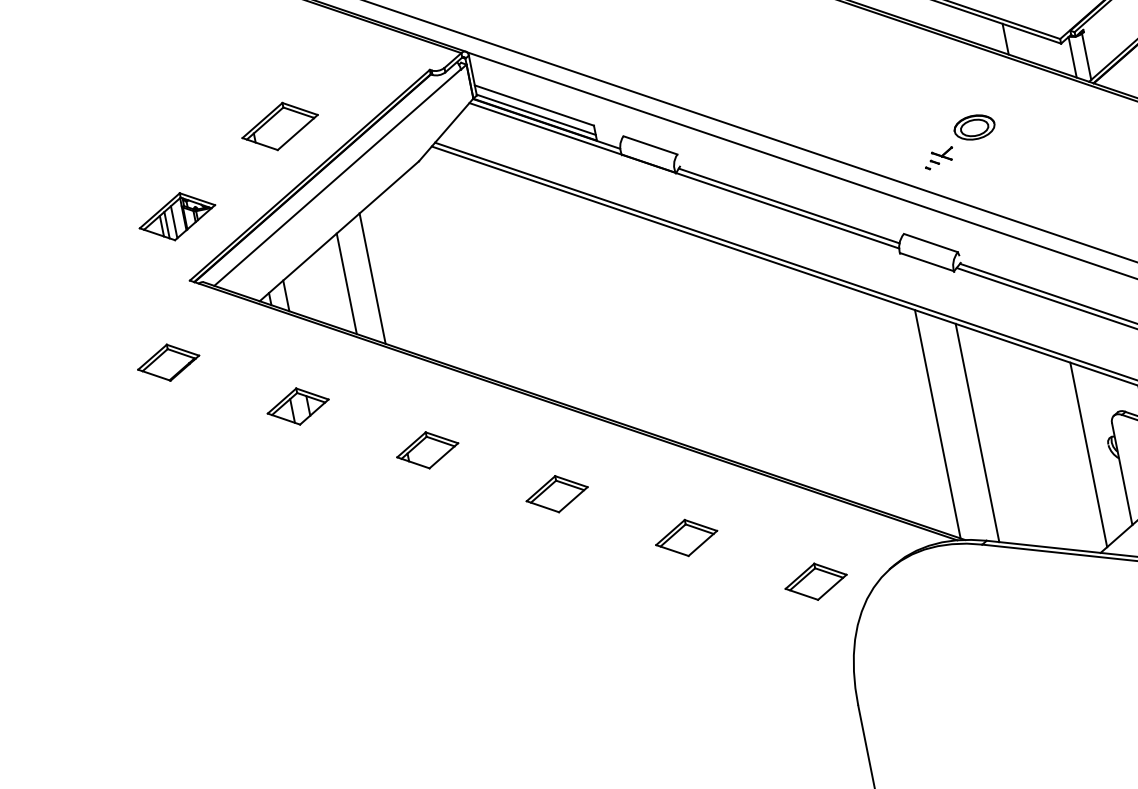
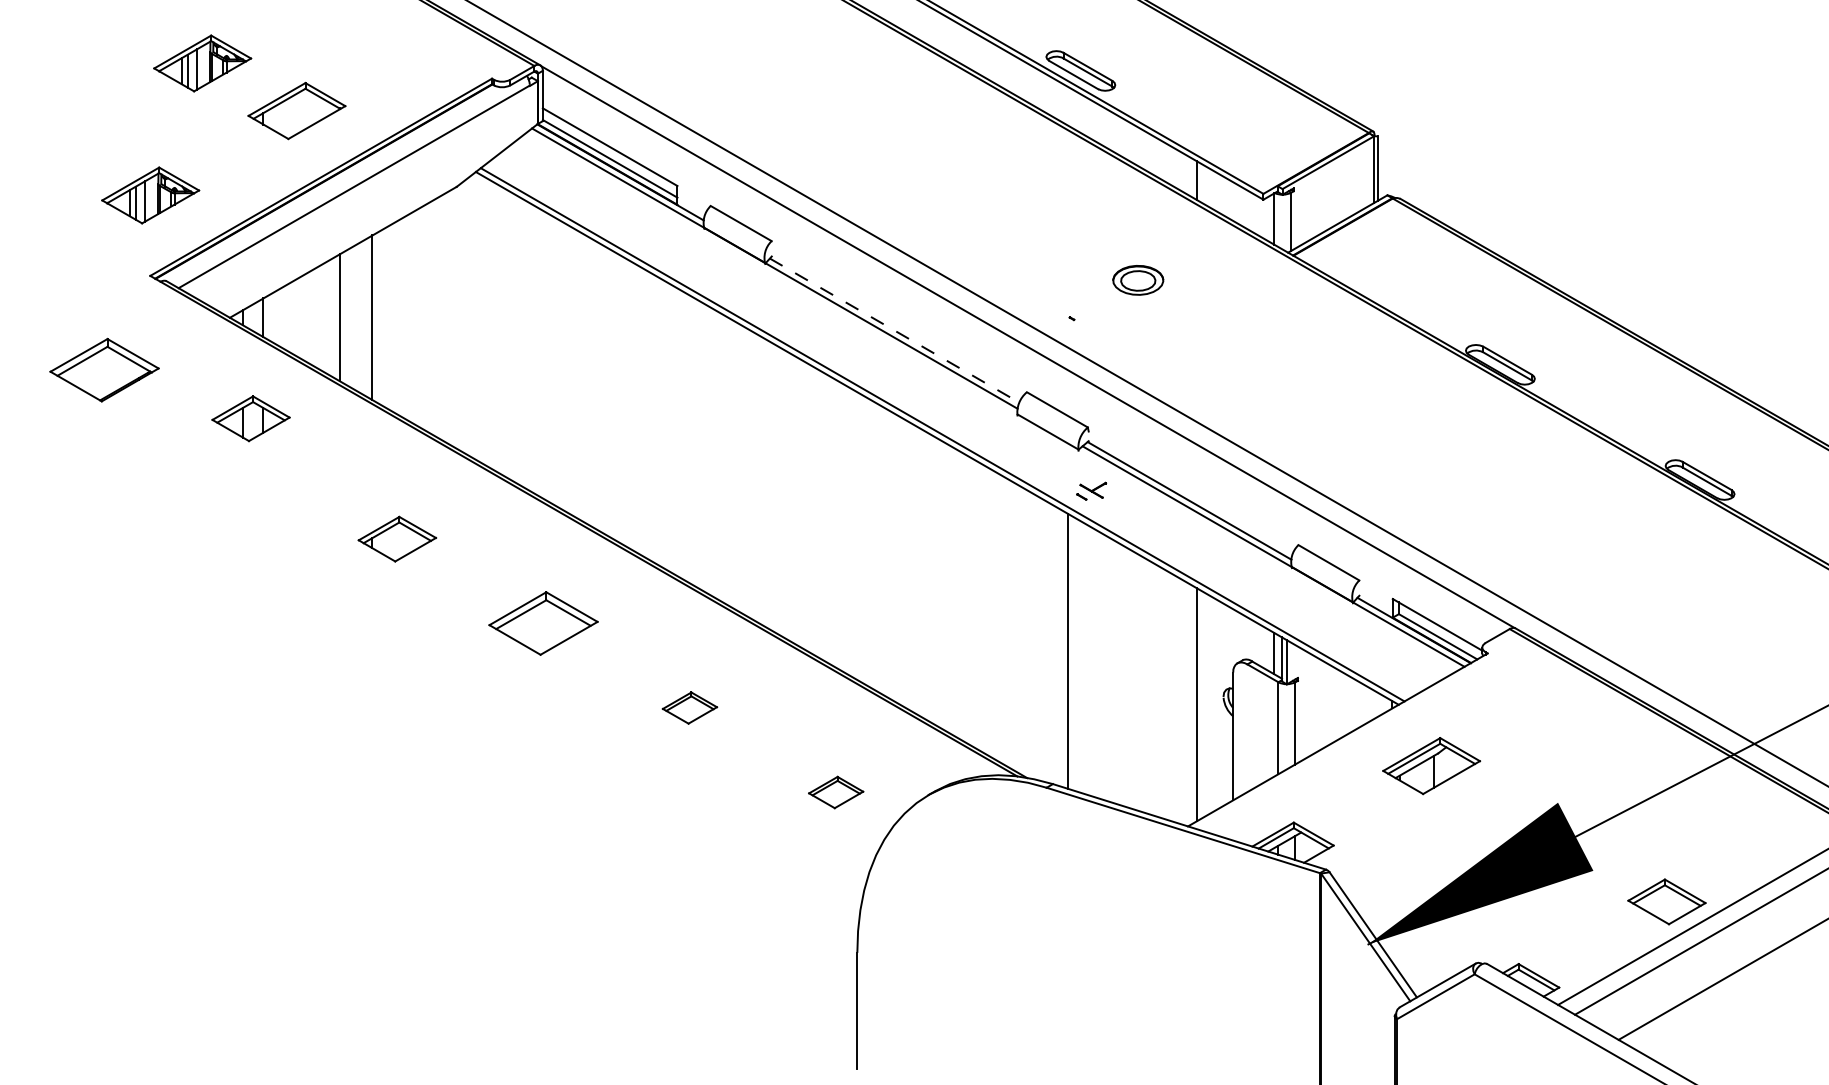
part: (197, 103) -> (202, 63), added
part: (941, 155) -> (1091, 490), moved
line: (789, 205) -> (895, 330), solid -> dashed
part: (168, 362) -> (104, 370), size x1.4
part: (297, 406) -> (250, 418), moved
line: (937, 424) -> (1021, 631), removed
part: (557, 494) -> (543, 623), size x1.4
part: (686, 537) -> (689, 707), size x0.7
part: (815, 581) -> (835, 792), size x0.7

